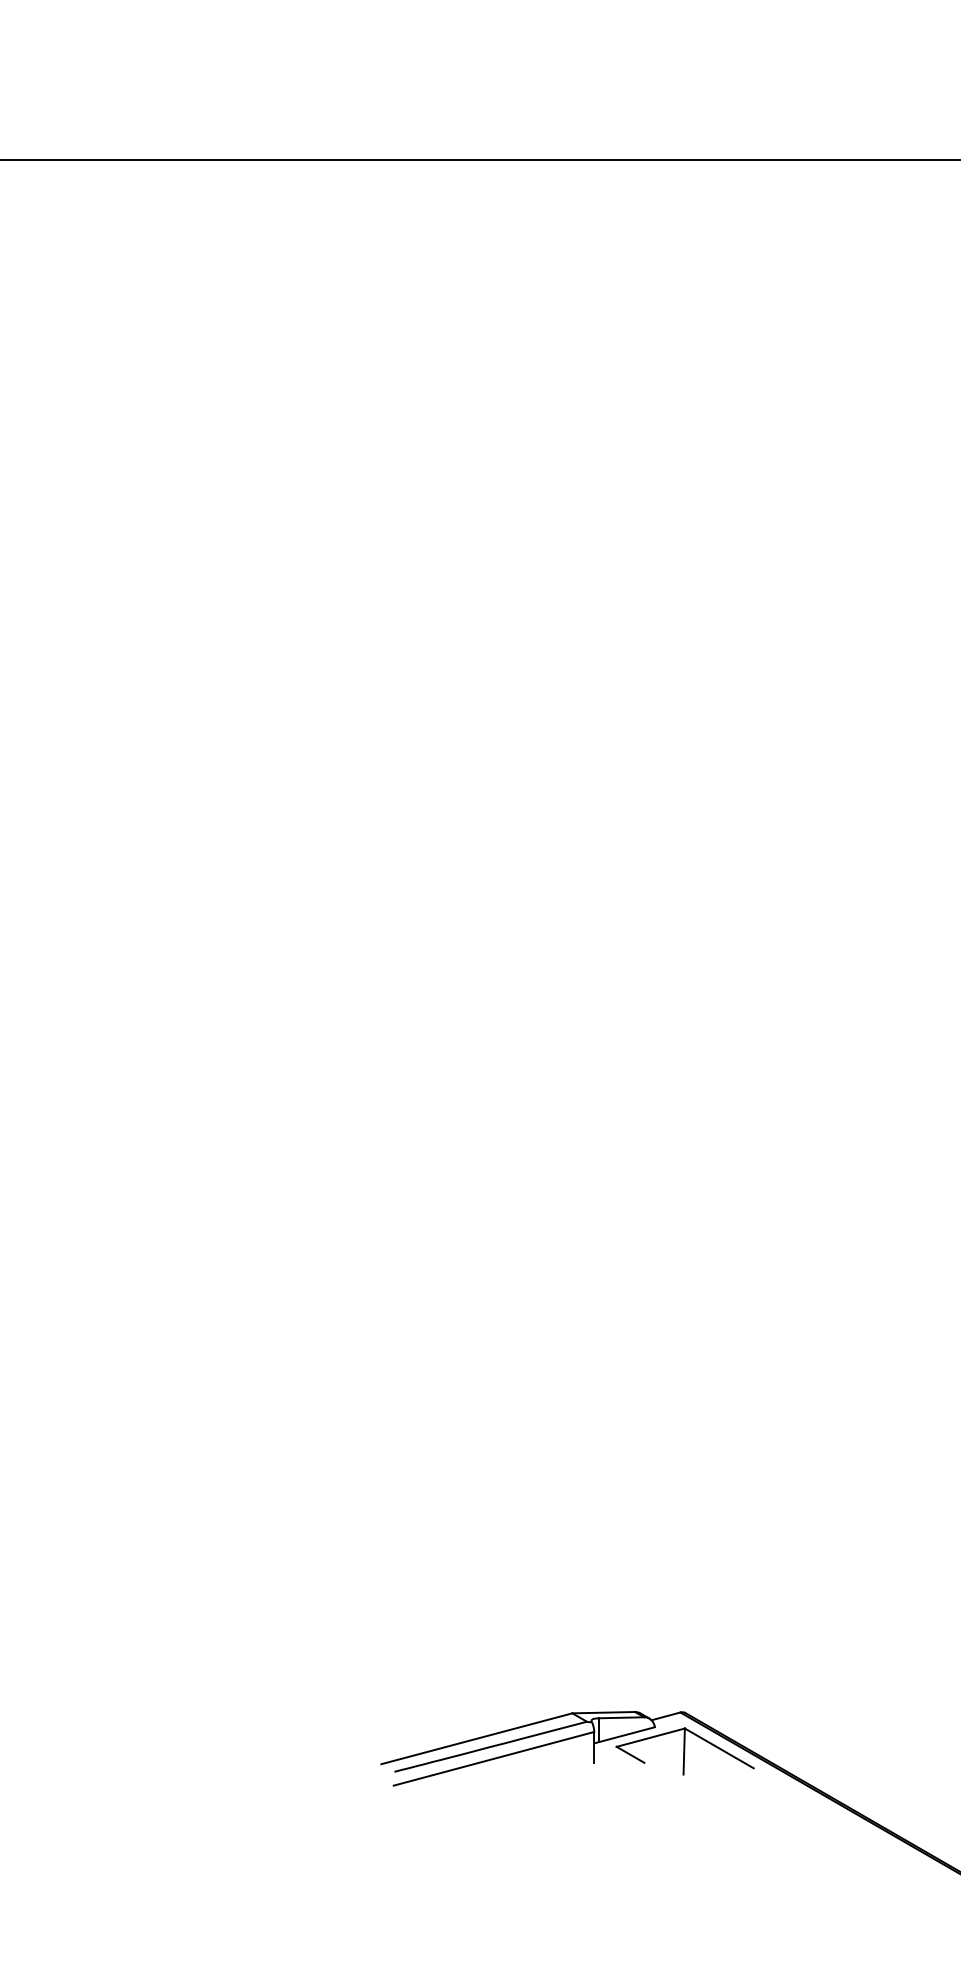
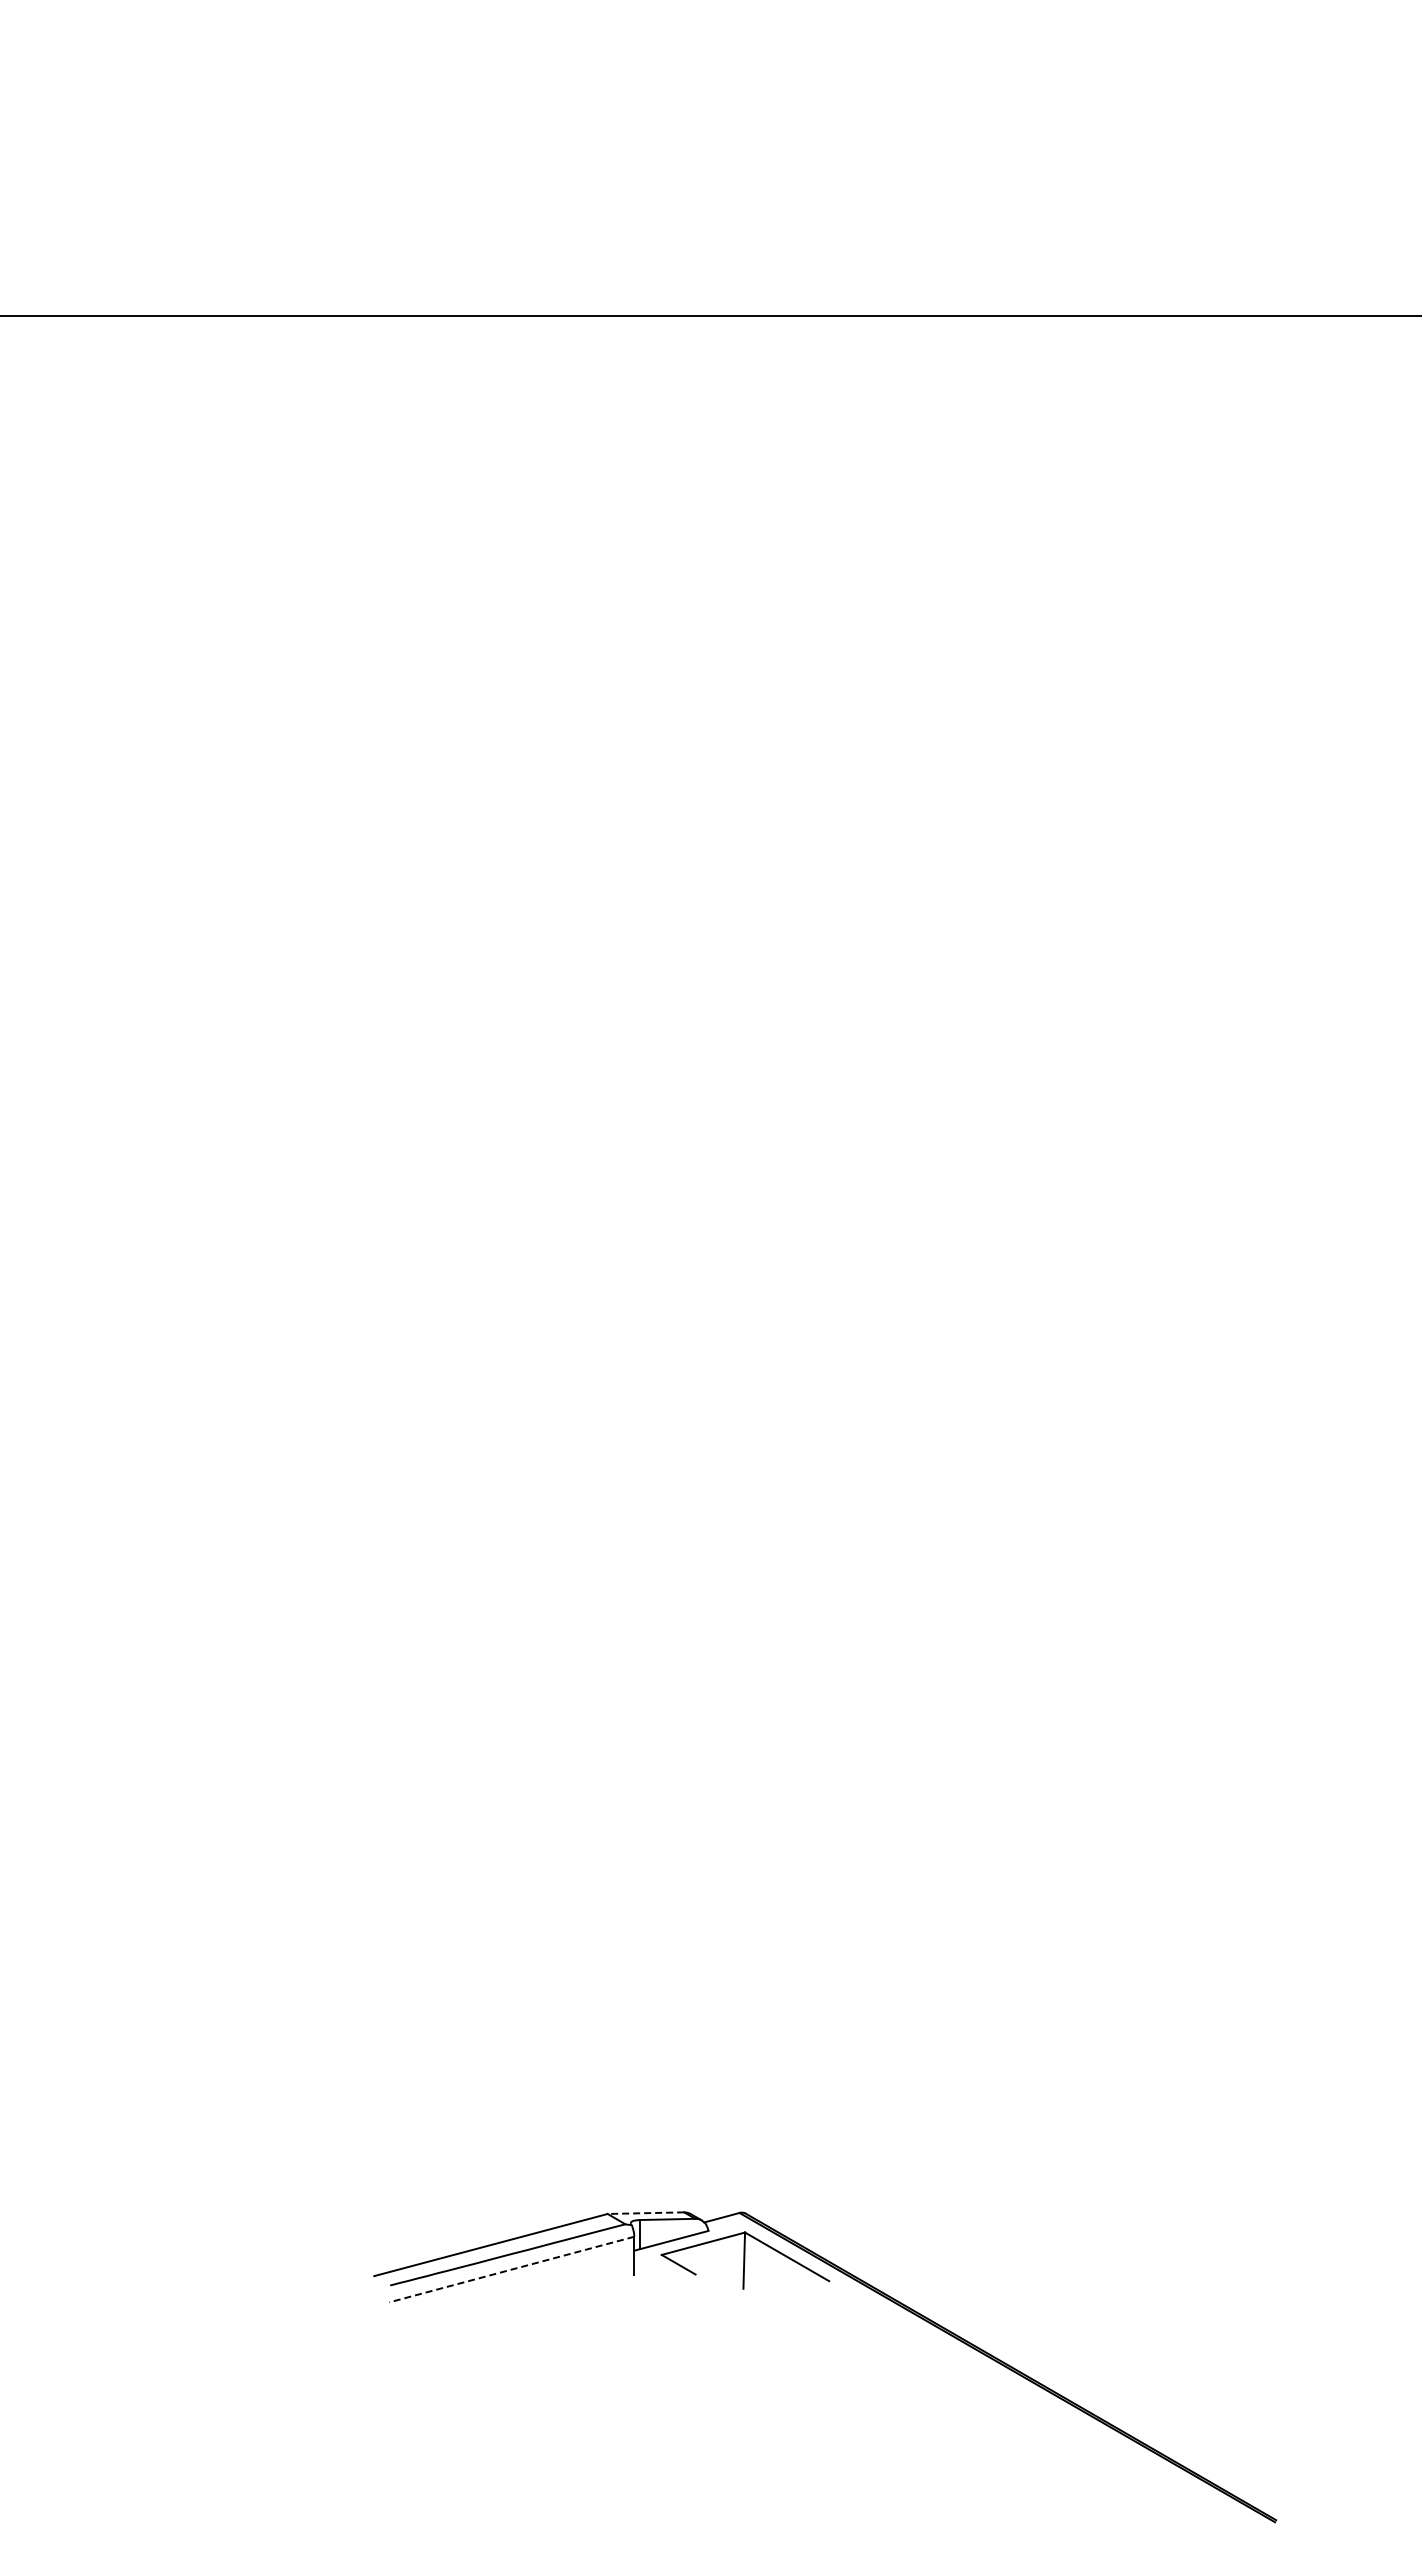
line: (603, 1712) -> (645, 2213), solid -> dashed
line: (493, 1758) -> (511, 2269), solid -> dashed

